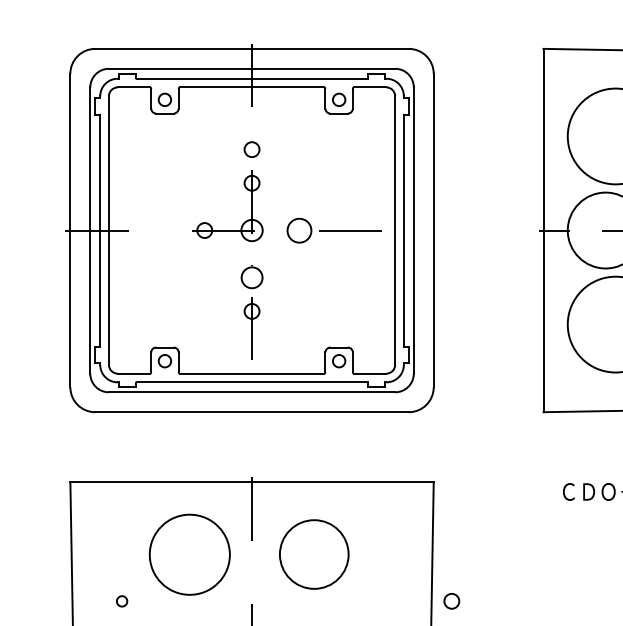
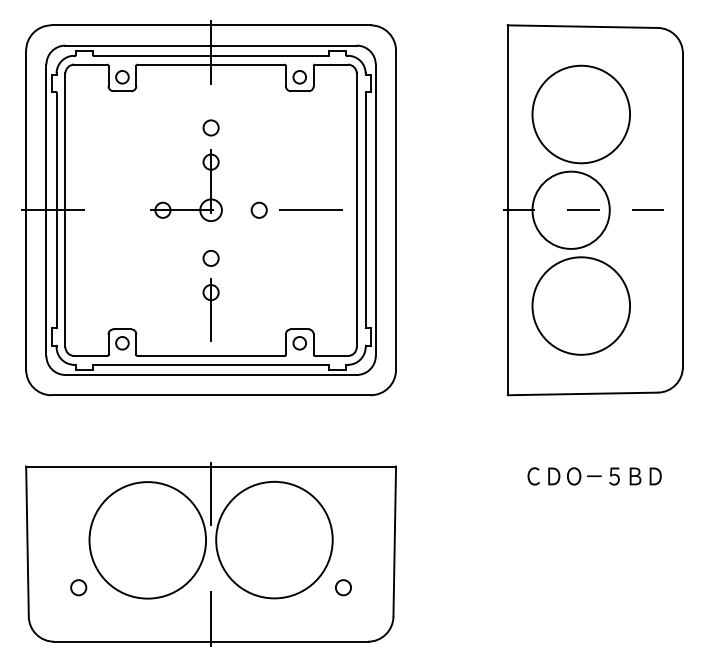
circle: (298, 229) -> (258, 209), size x0.62
circle: (251, 277) -> (210, 258), size x0.71
circle: (314, 553) -> (274, 539), size x1.67
circle: (189, 554) -> (147, 540), size x1.43
circle: (121, 601) -> (78, 587), size x1.43
circle: (451, 601) -> (343, 587), moved

